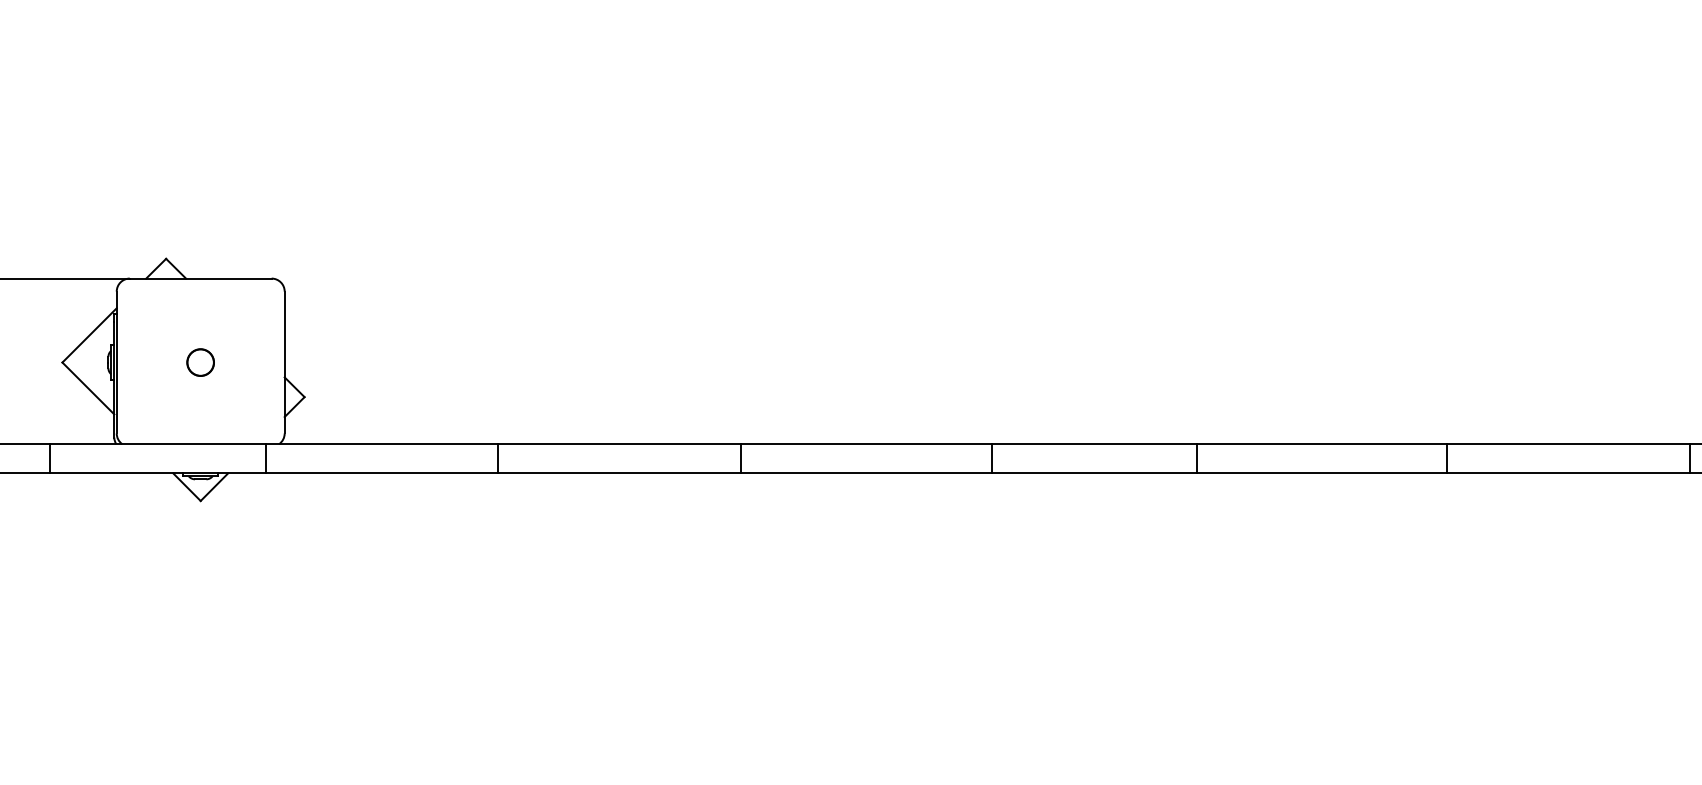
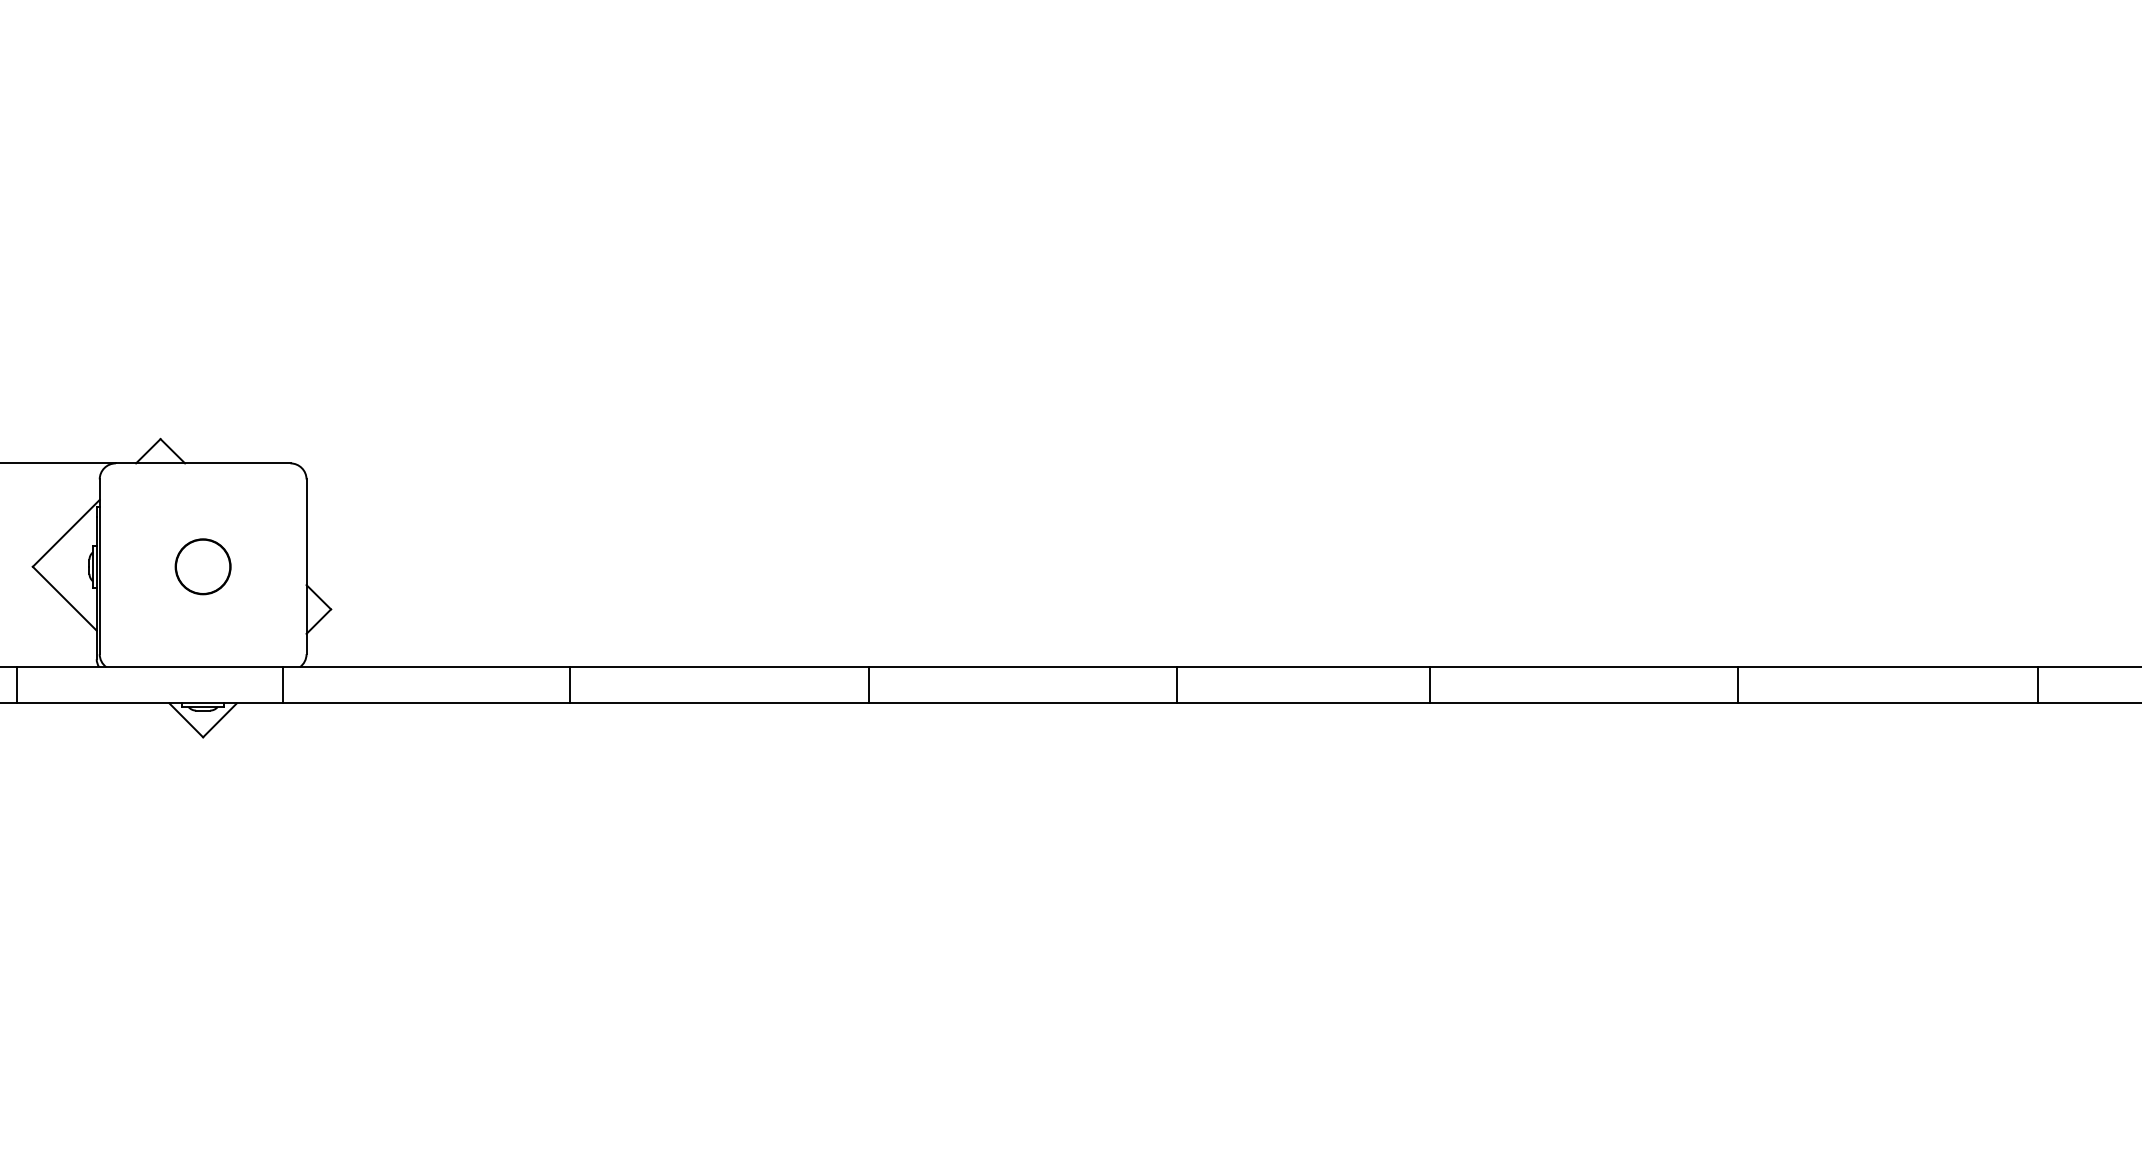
circle: (200, 362) -> (202, 566), size x1.67

